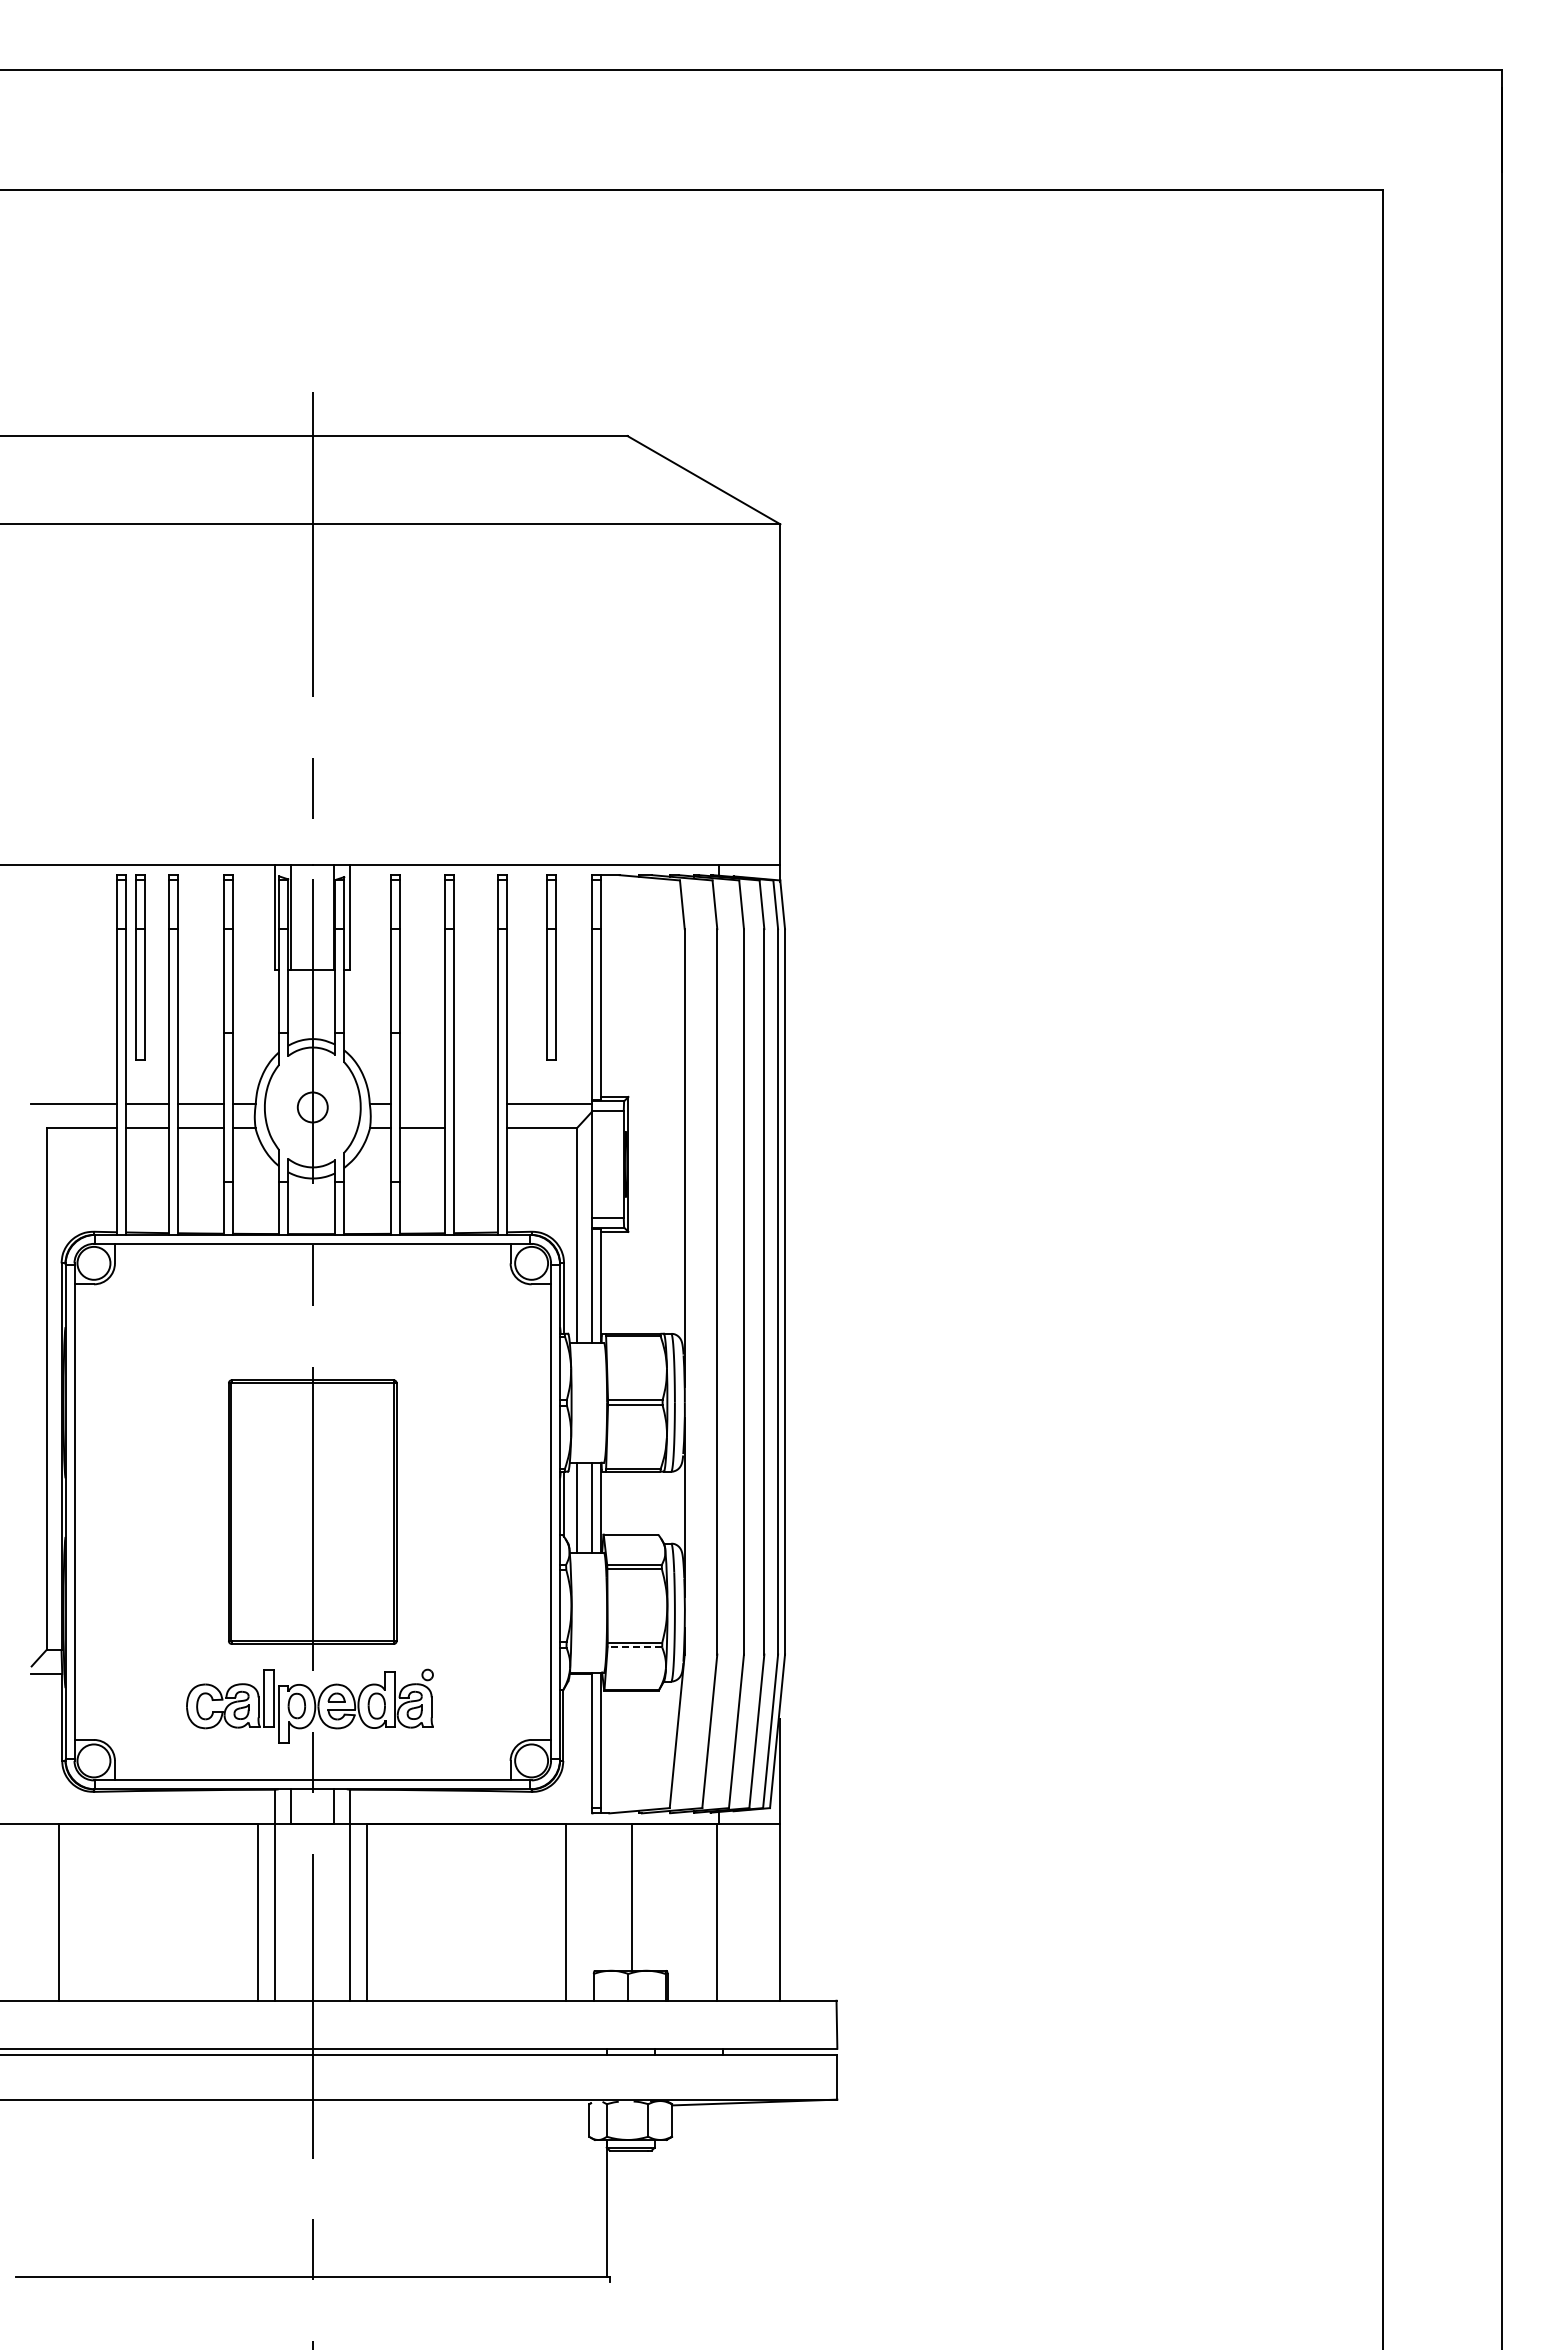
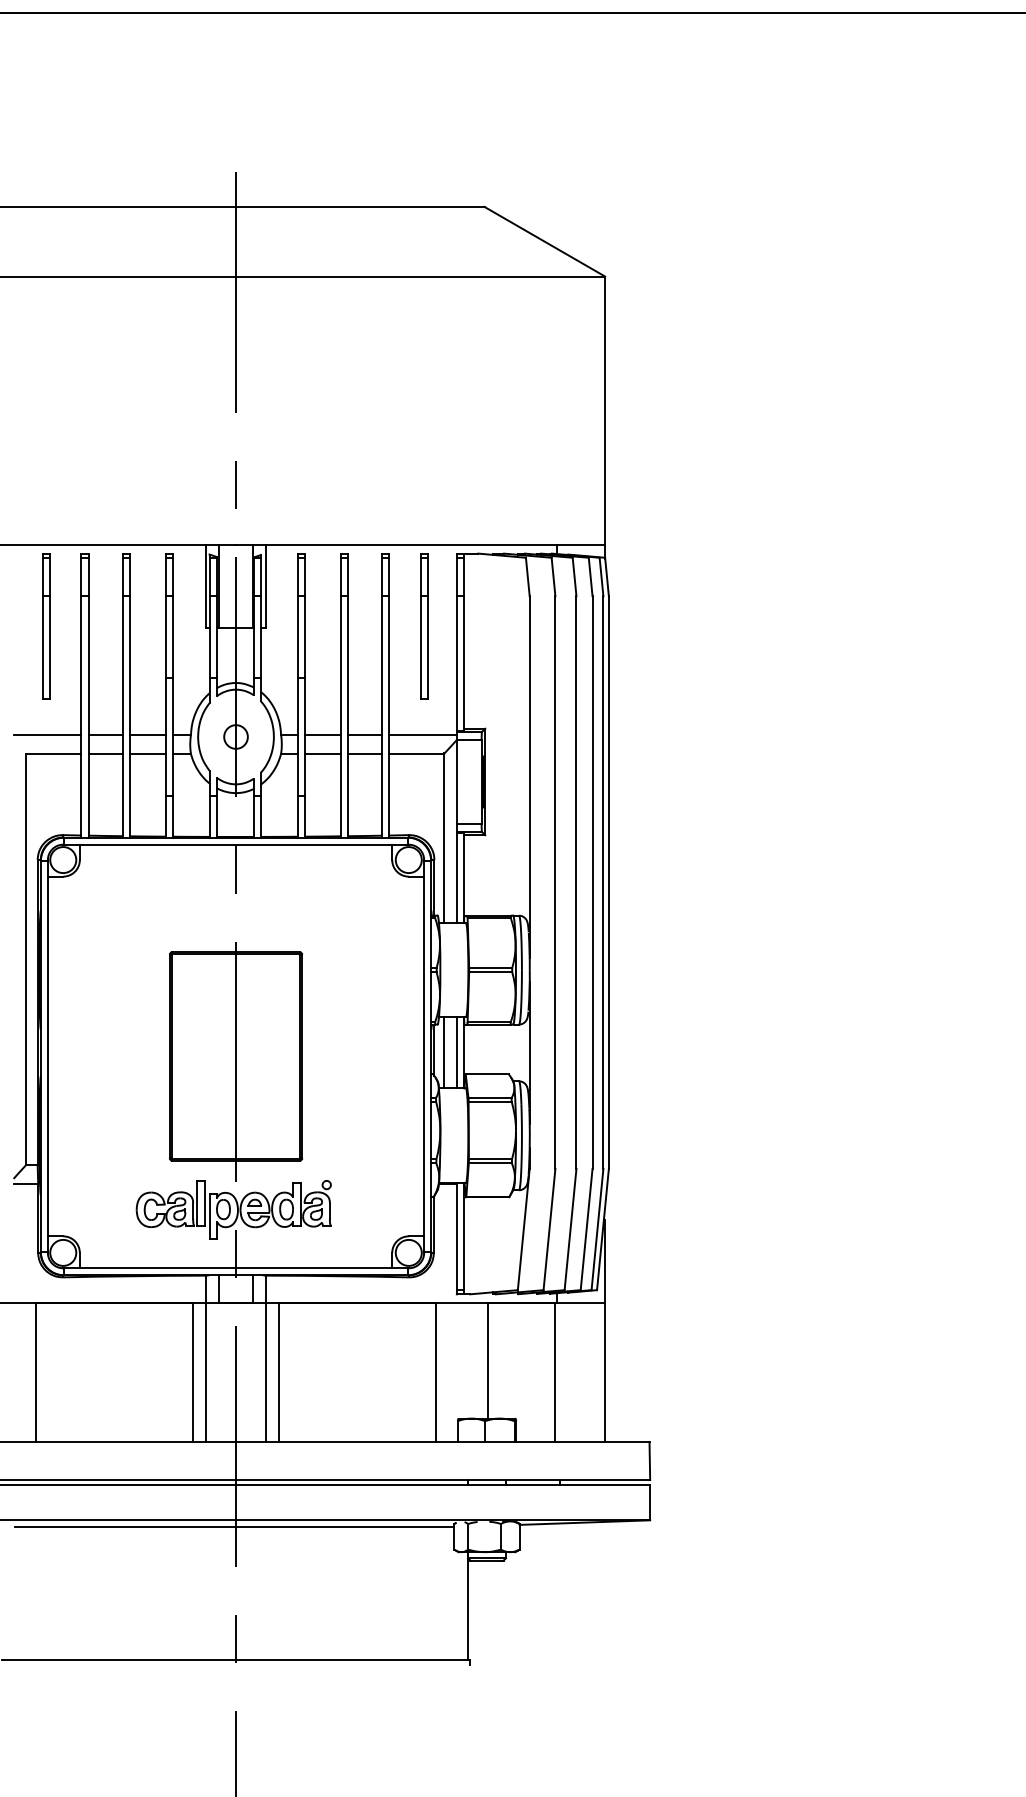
part: (140, 967) -> (46, 626), moved
line: (422, 1104) -> (322, 734), added
line: (475, 1104) -> (364, 734), added
line: (475, 1128) -> (364, 753), added
line: (634, 1647) -> (490, 1163), dashed -> solid
line: (310, 2107) -> (234, 1526), added

